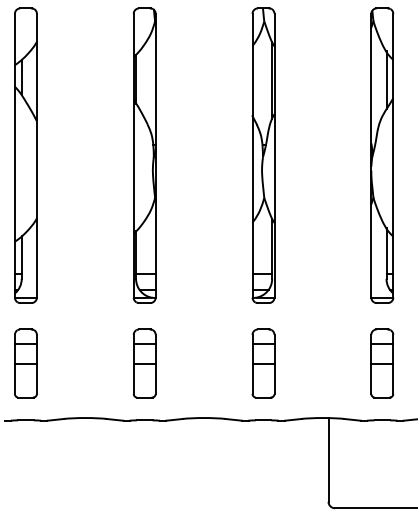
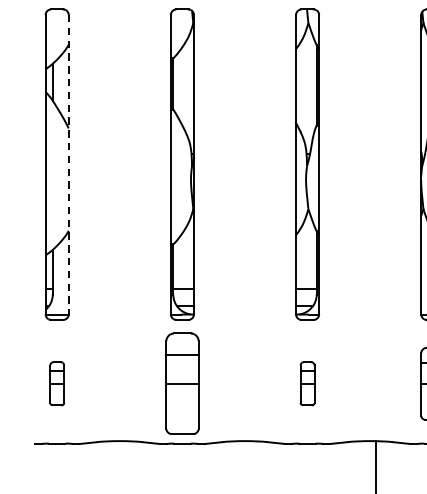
line: (36, 156) -> (68, 165), solid -> dashed
part: (25, 363) -> (56, 383), size x0.6
part: (144, 363) -> (182, 383), size x1.4
part: (263, 363) -> (307, 383), size x0.6

